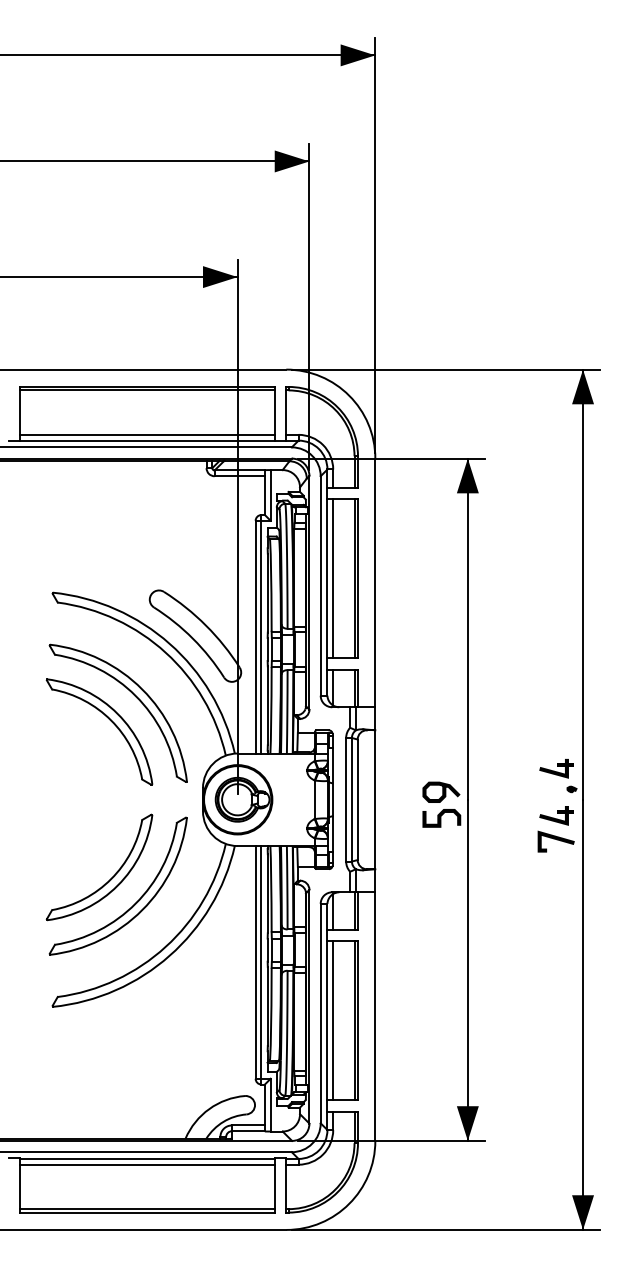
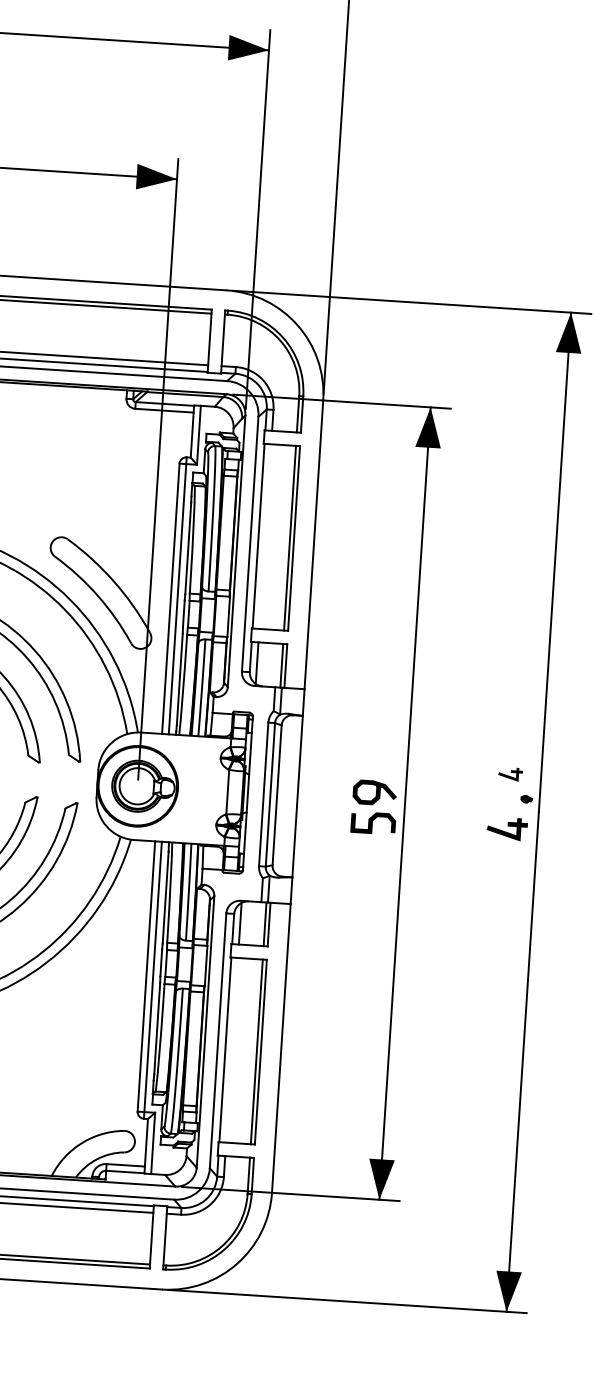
line: (333, 578) -> (265, 536), removed
part: (556, 768) -> (510, 773), size x0.6
line: (556, 840) -> (504, 857), removed
line: (333, 1020) -> (232, 1049), removed

